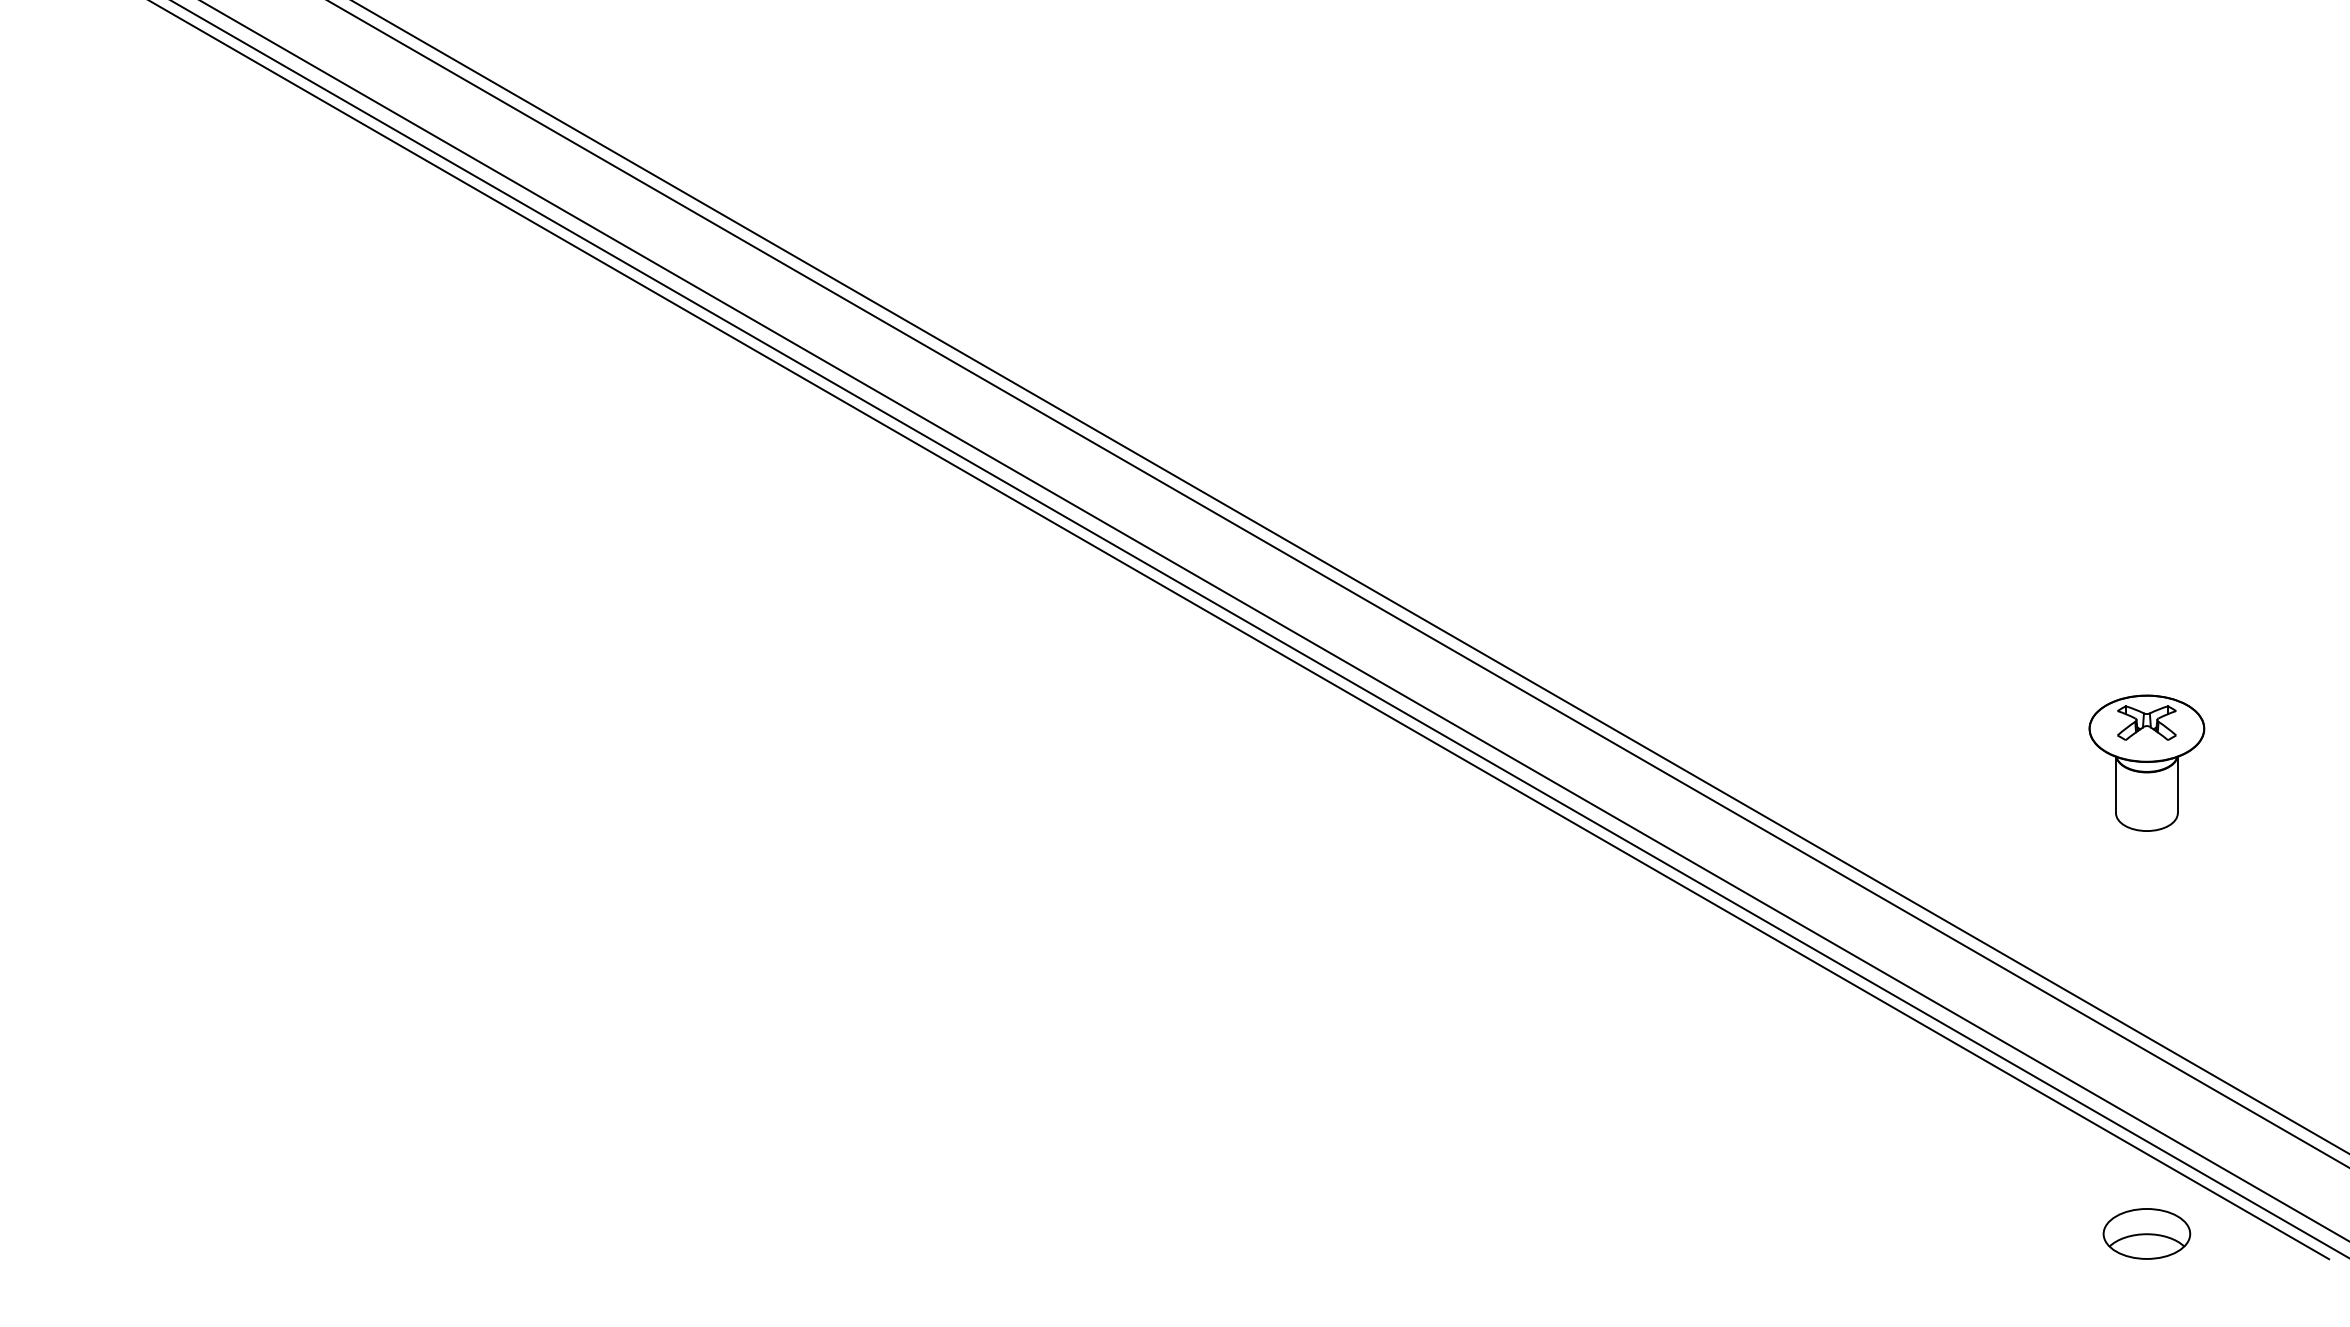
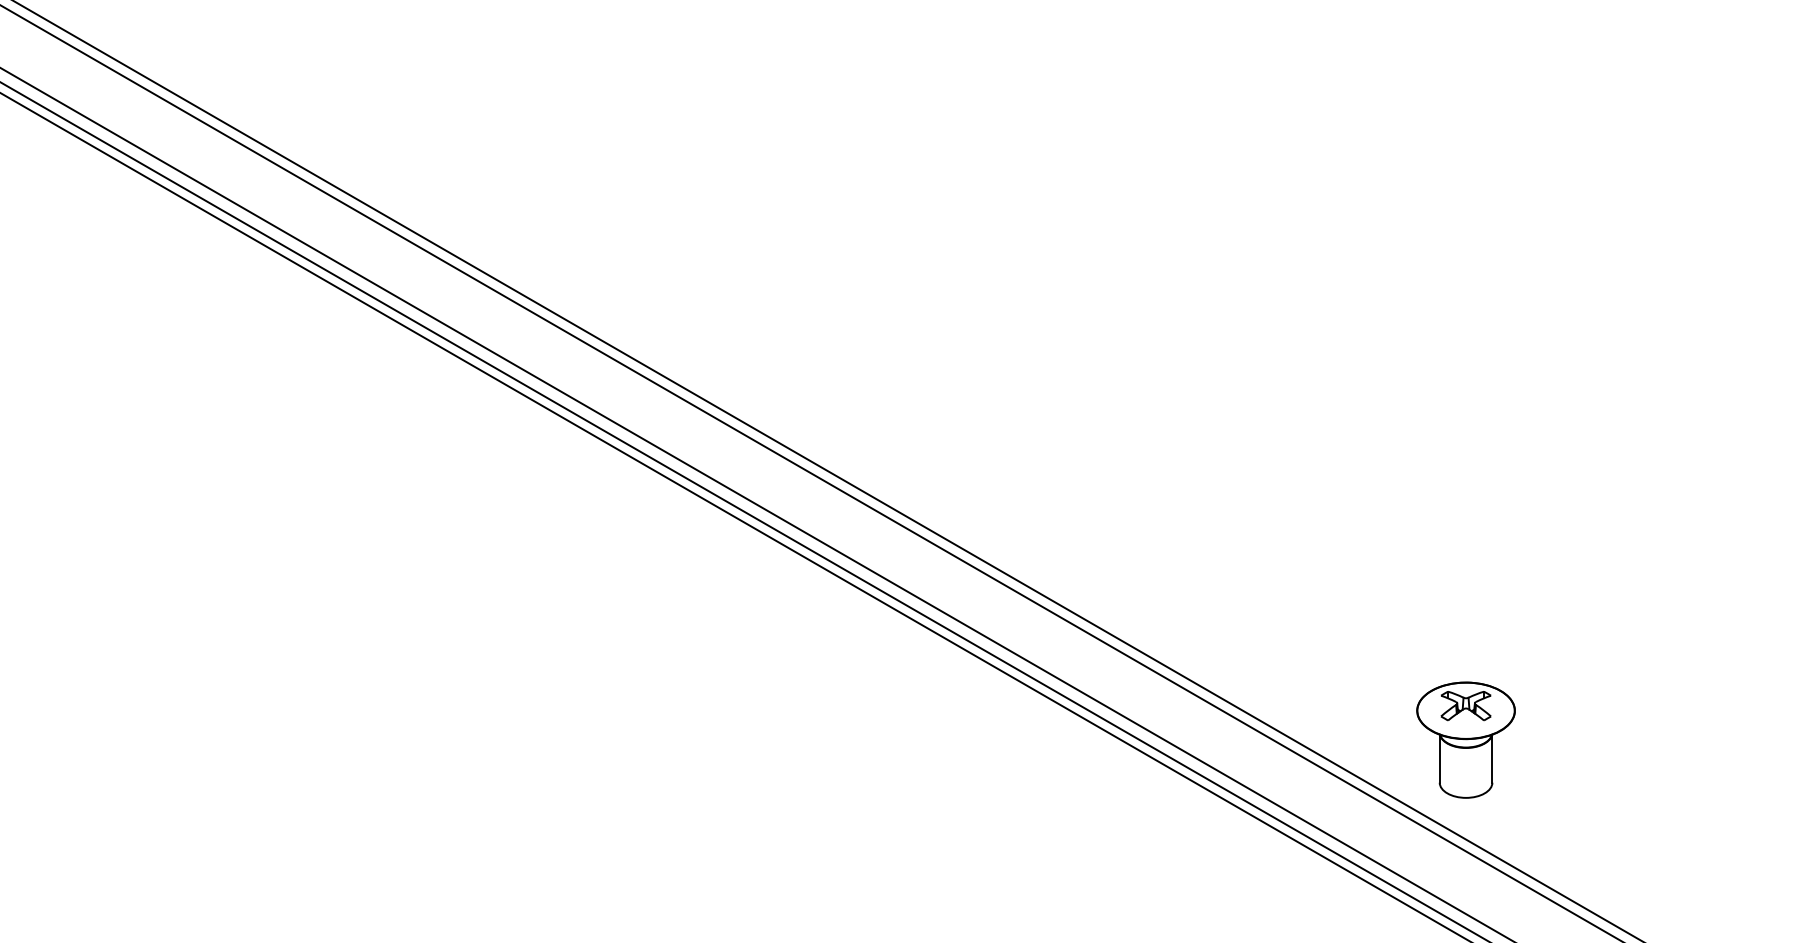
part: (2146, 762) -> (1465, 739), moved

